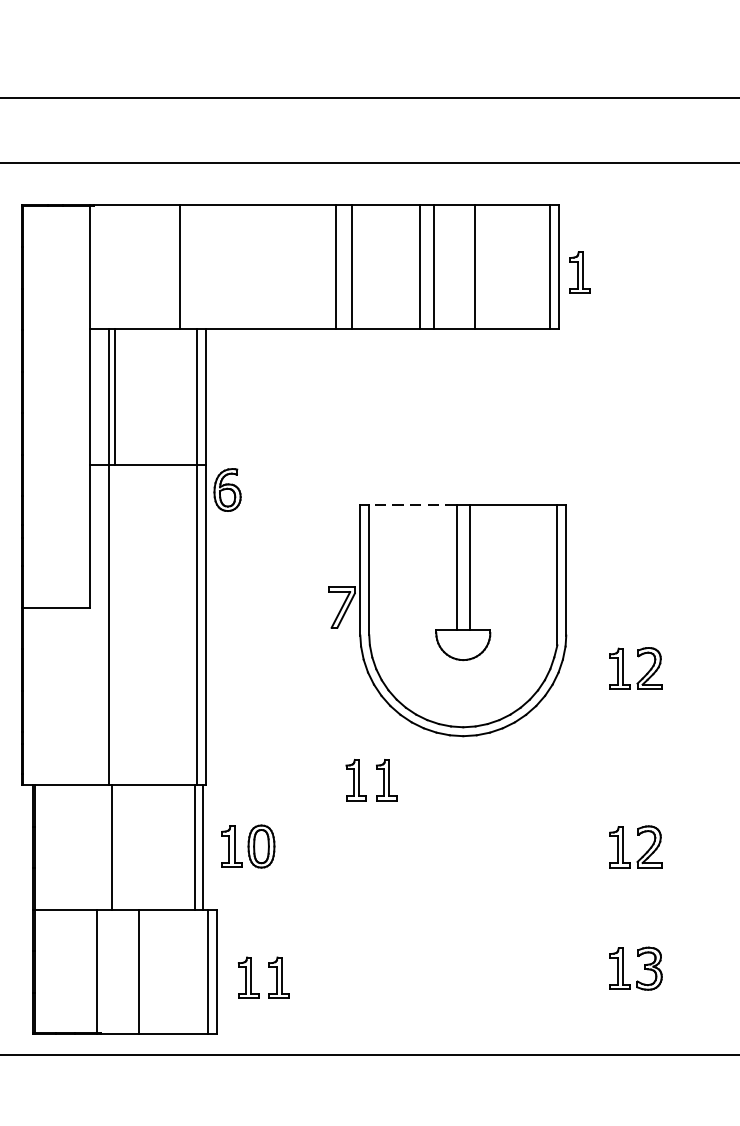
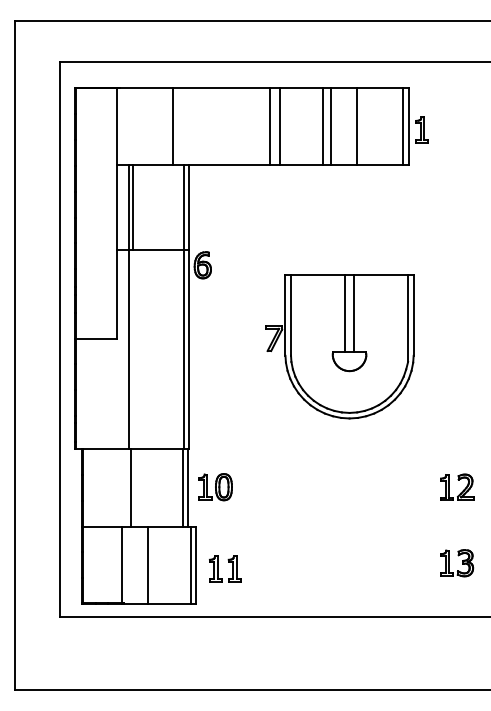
line: (411, 504) -> (317, 274), dashed -> solid
part: (638, 657) -> (458, 369), removed
part: (376, 769) -> (295, 439), removed

